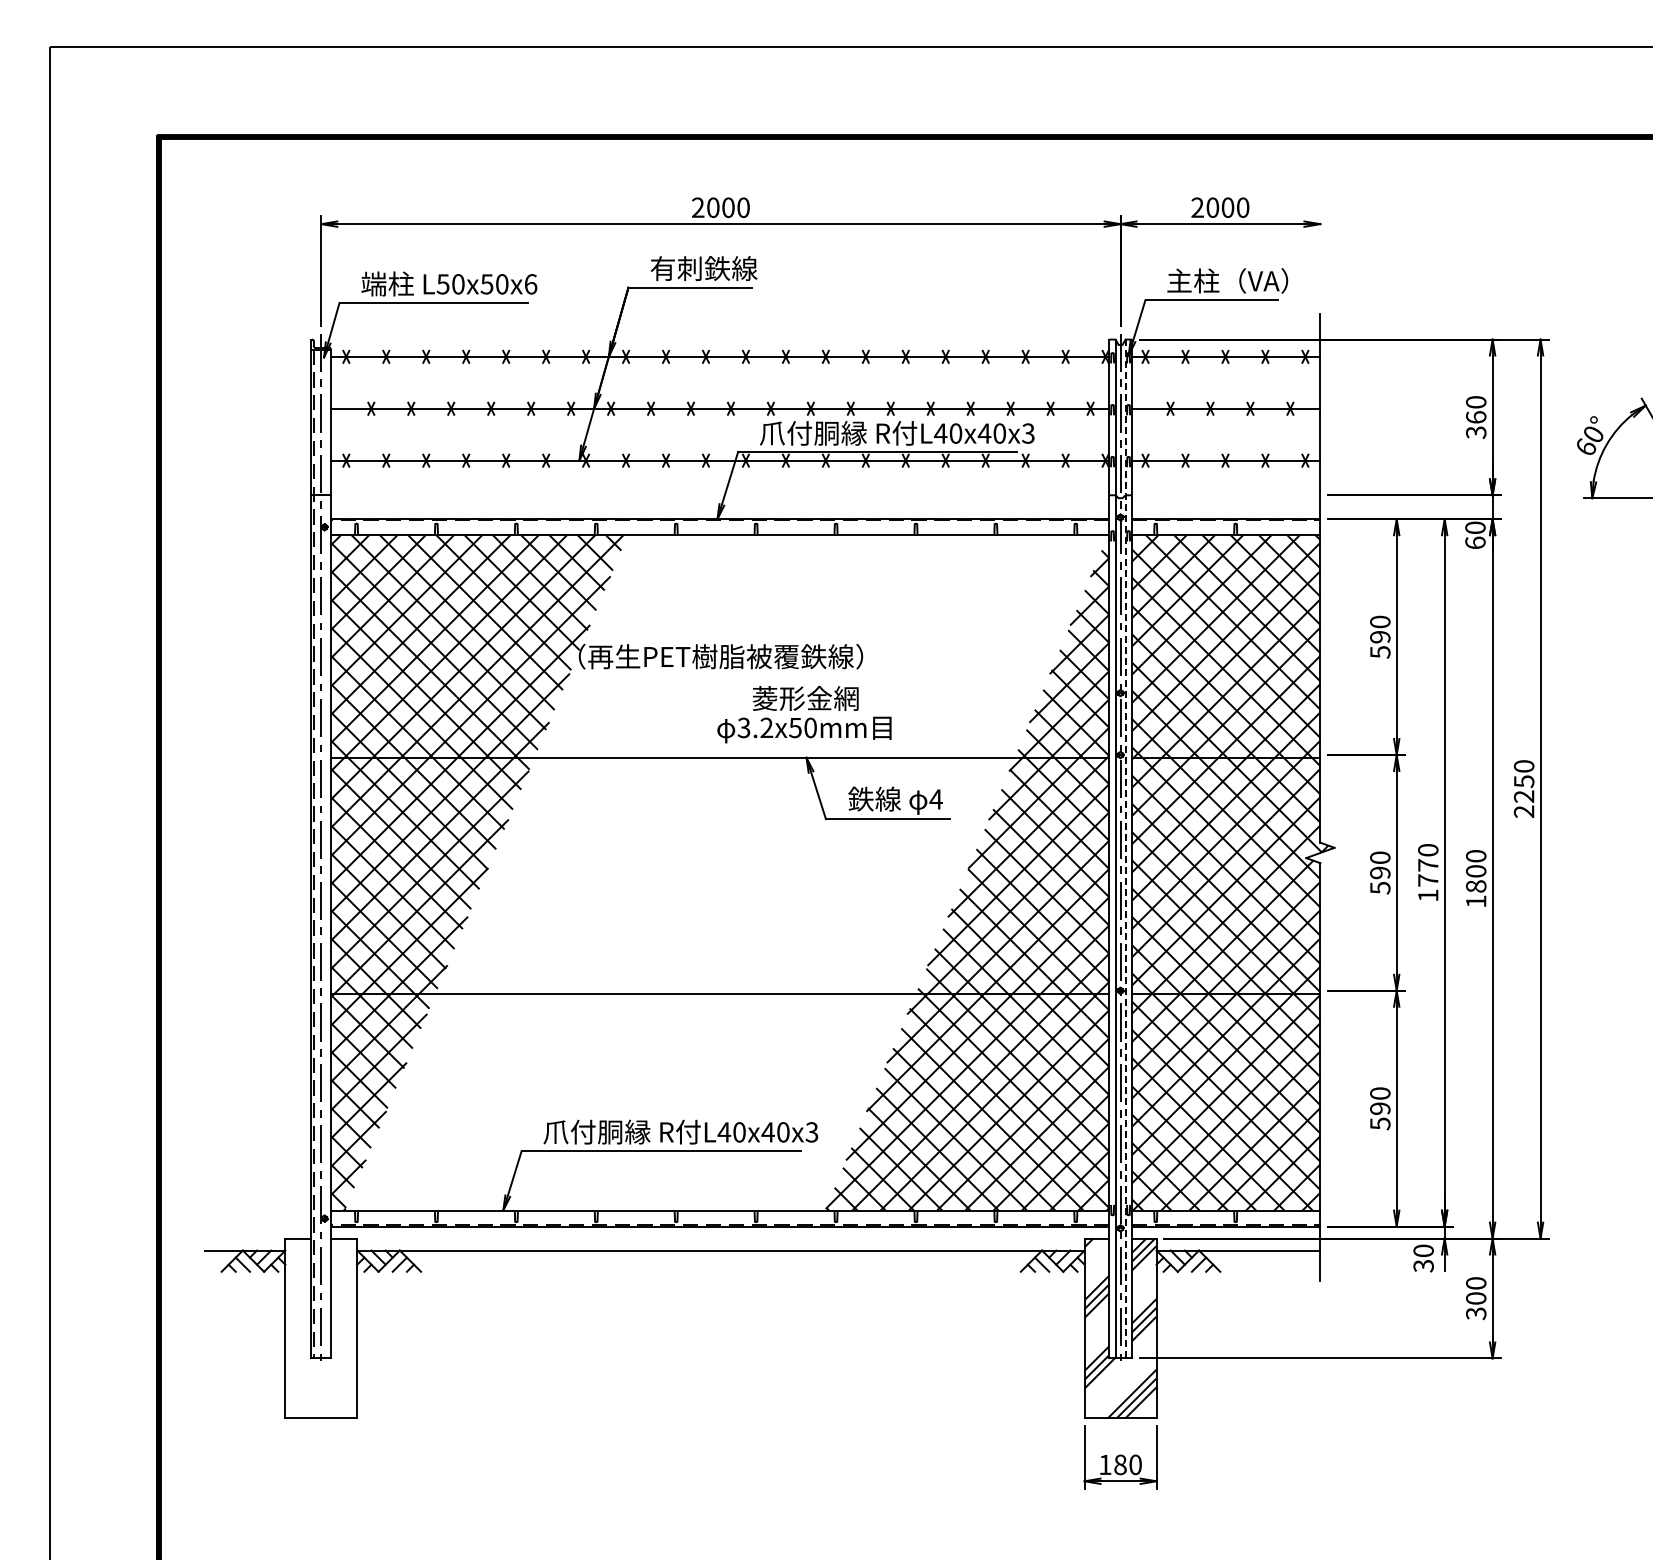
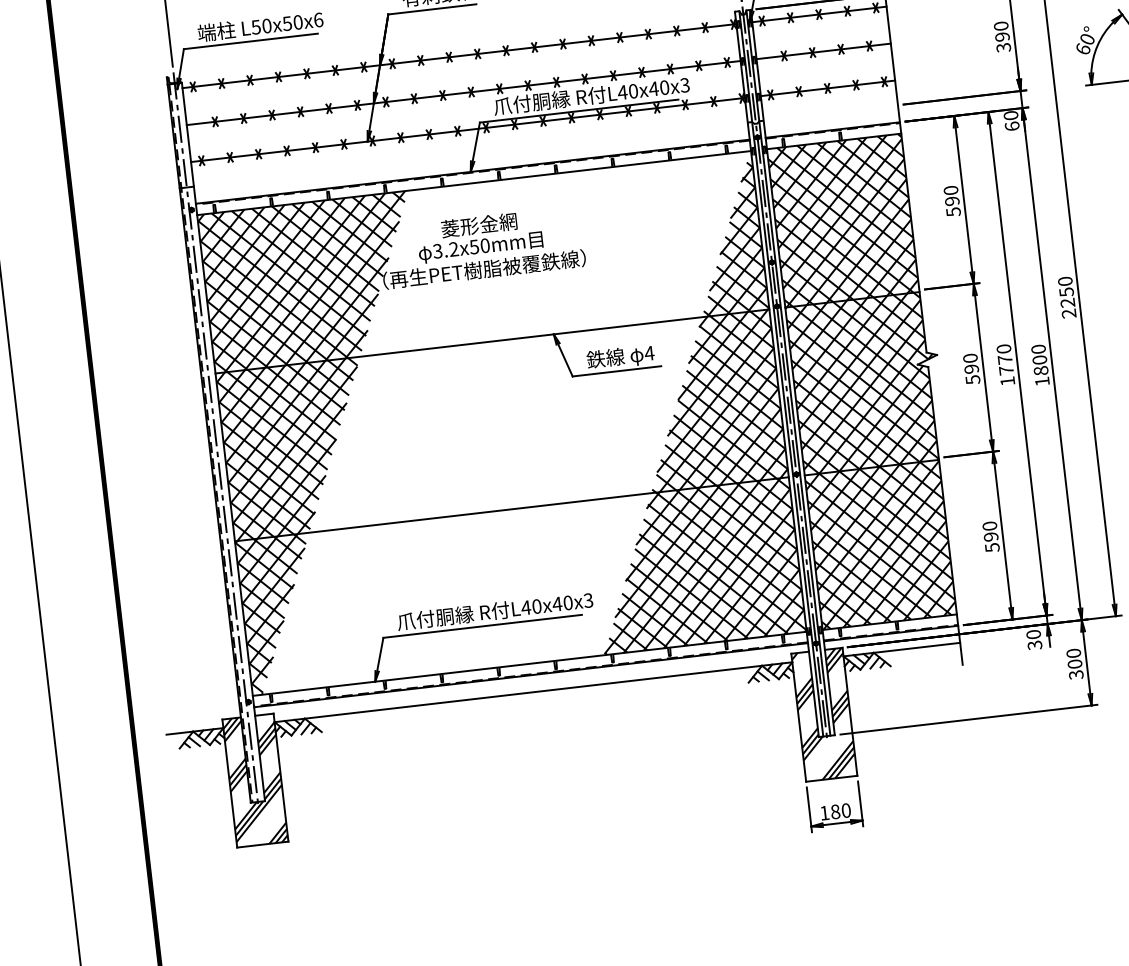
text: (1476, 417) -> (1002, 36), 360 -> 390
text: (804, 714) -> (479, 236), moved
line: (1125, 848) -> (788, 372), dashed -> solid
hatch: (321, 1328) -> (255, 780), added

